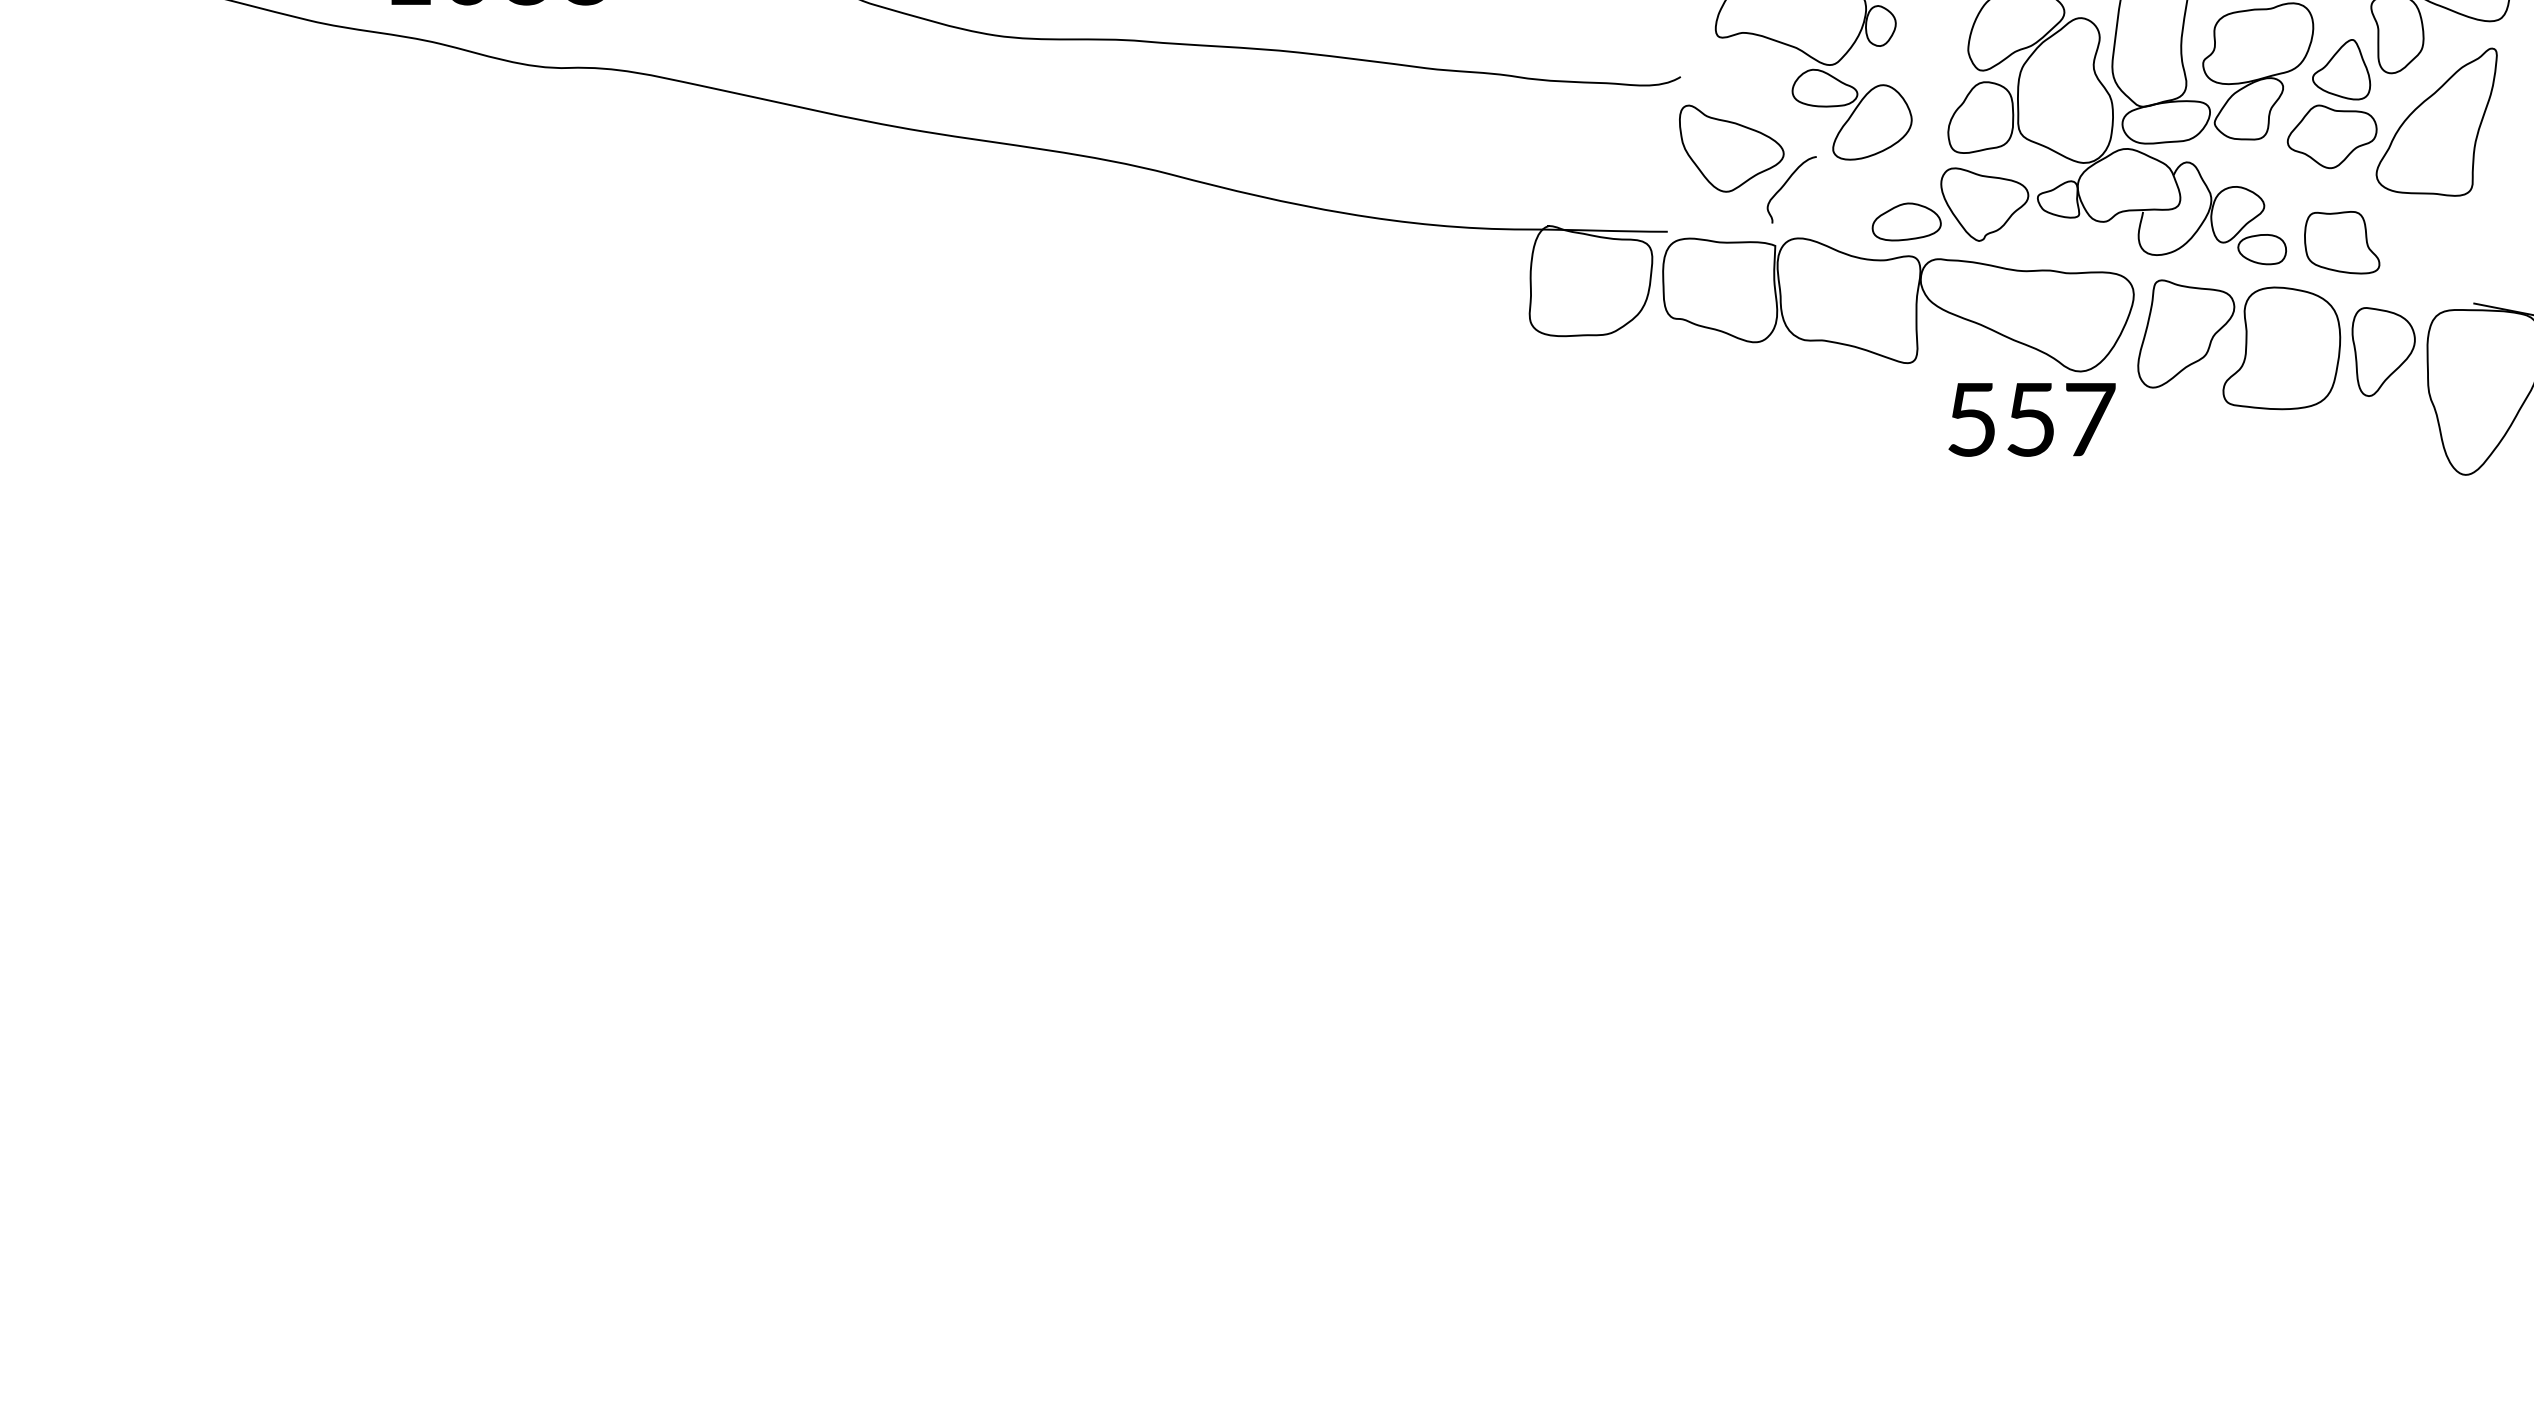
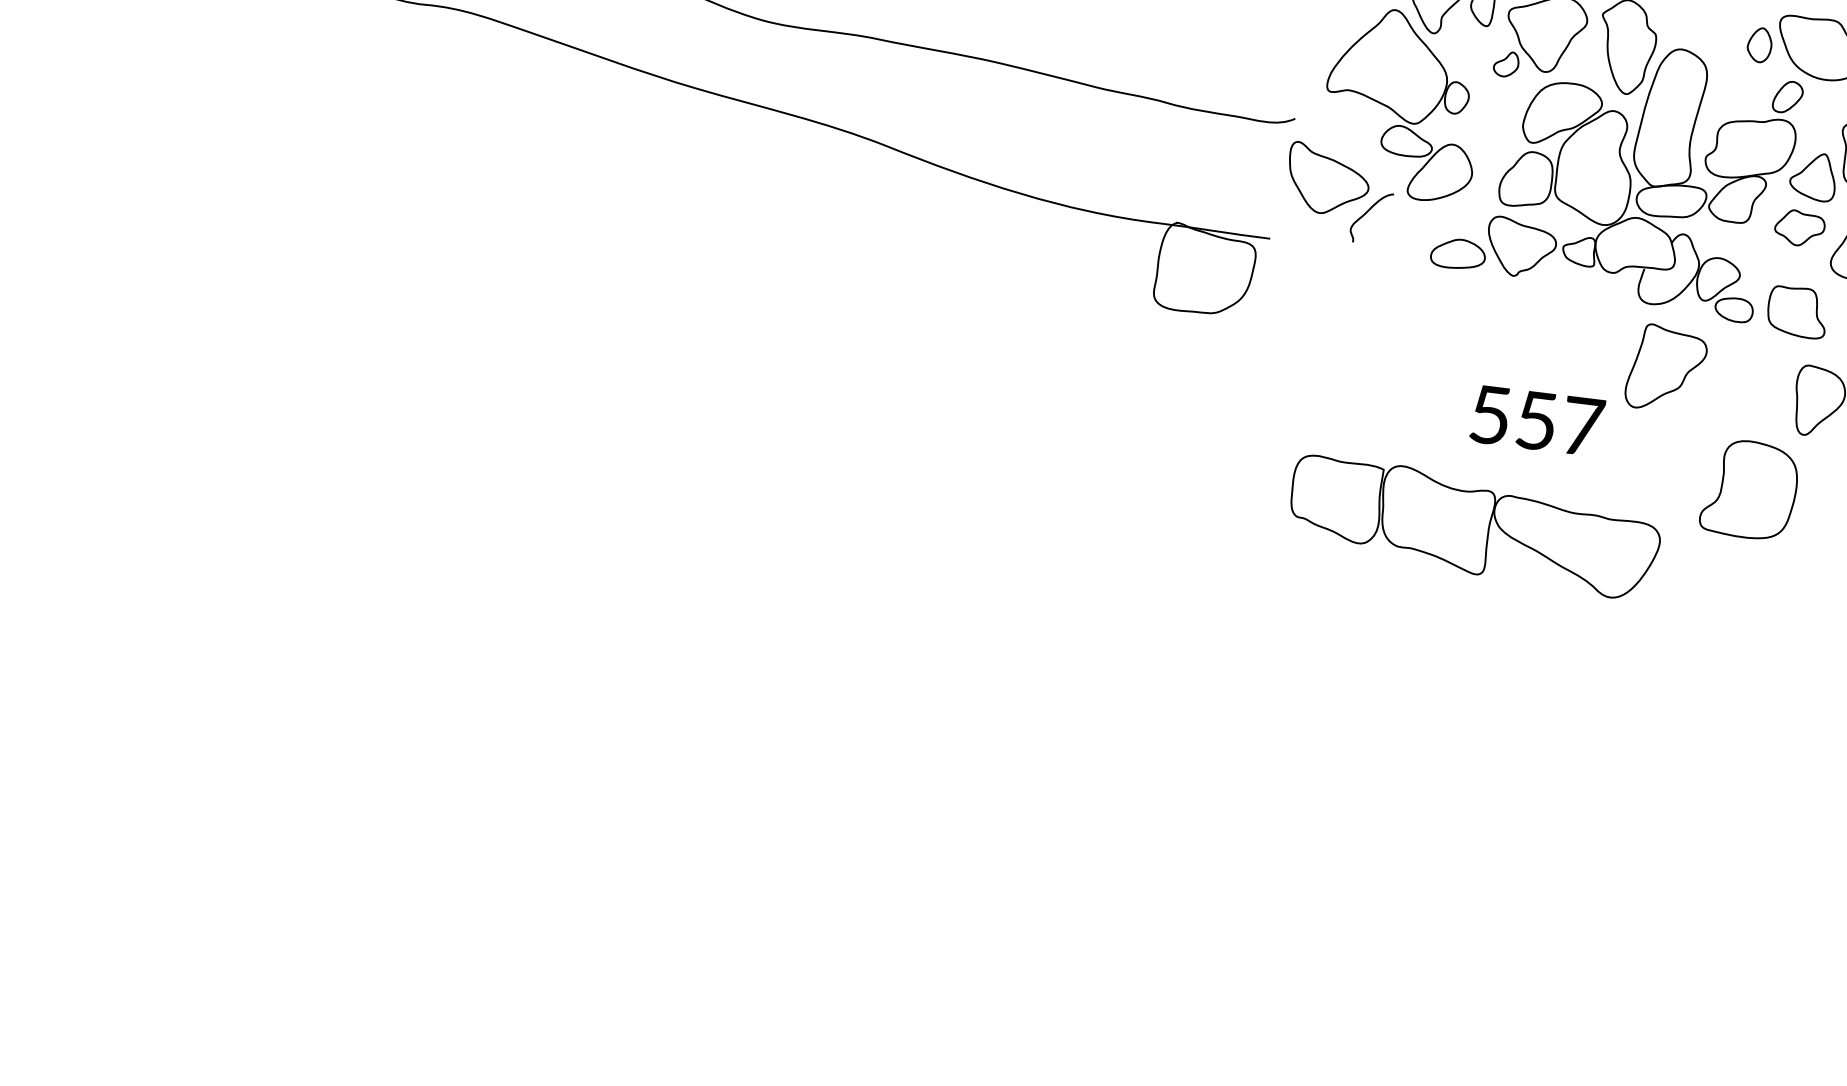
part: (2332, 136) -> (1799, 228), size x0.7
part: (1898, 304) -> (1474, 527), moved
part: (2281, 348) -> (1749, 489), moved

